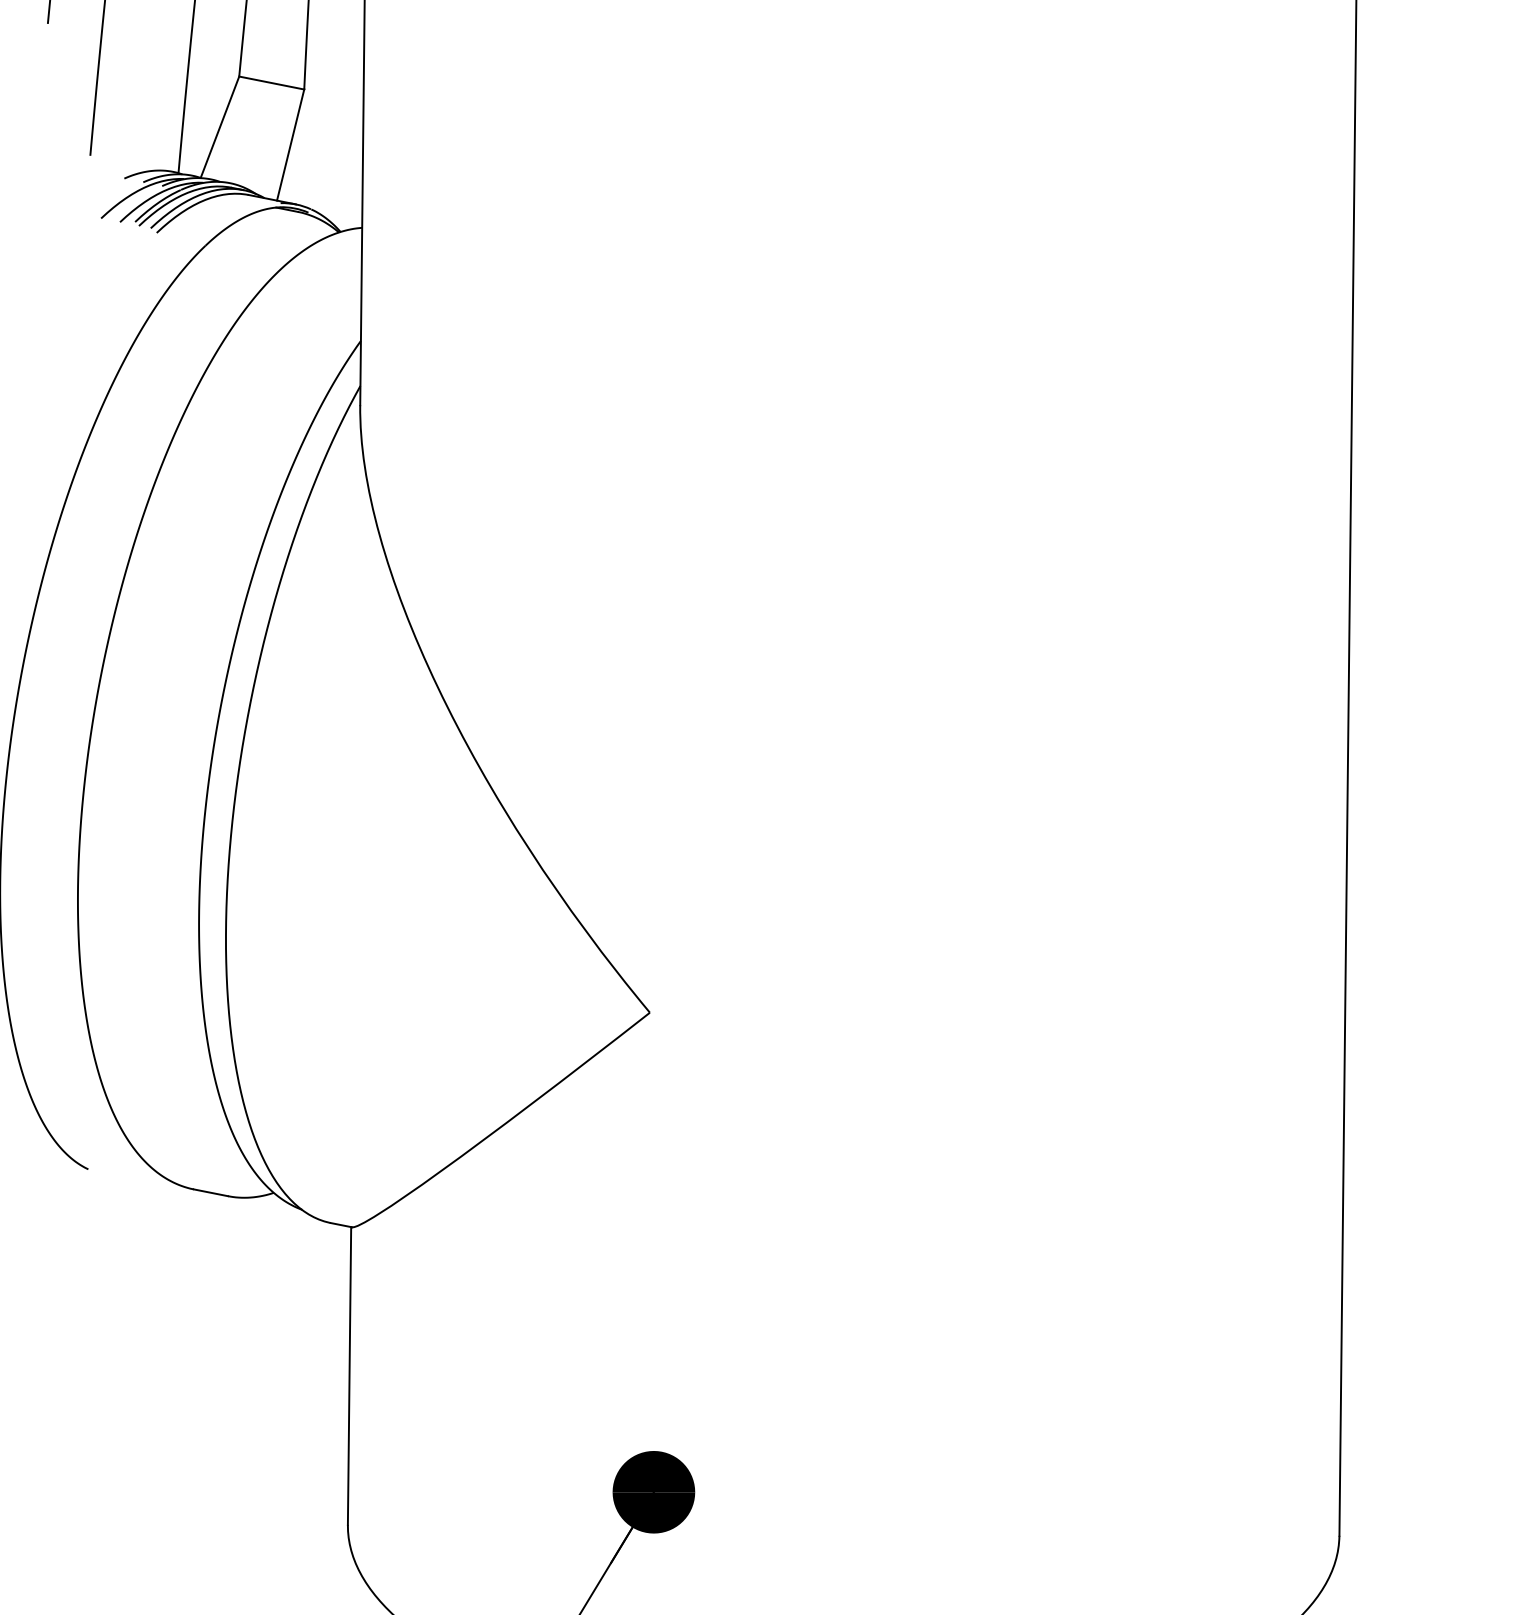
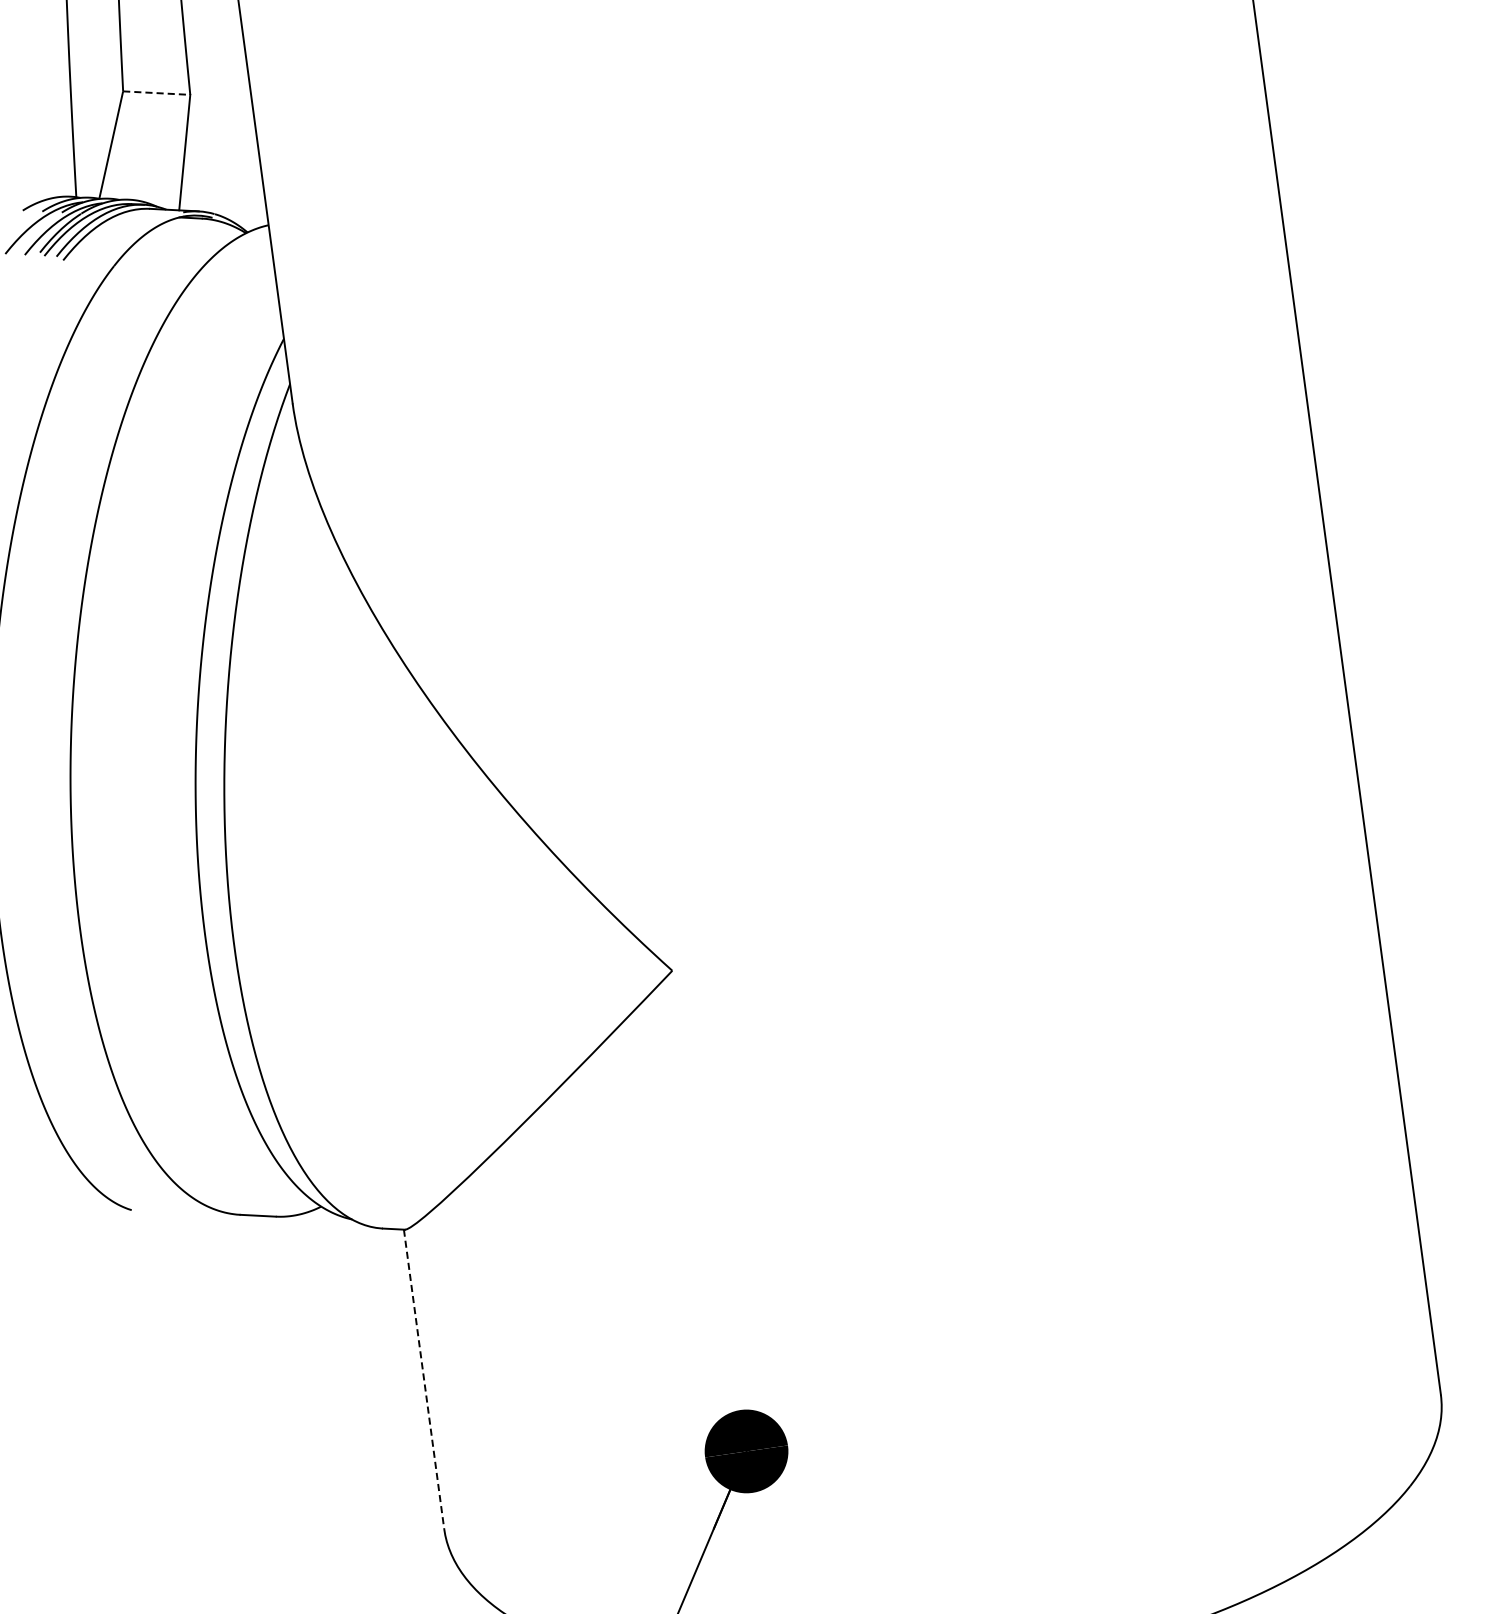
line: (272, 83) -> (157, 93), solid -> dashed
line: (349, 1376) -> (424, 1379), solid -> dashed

